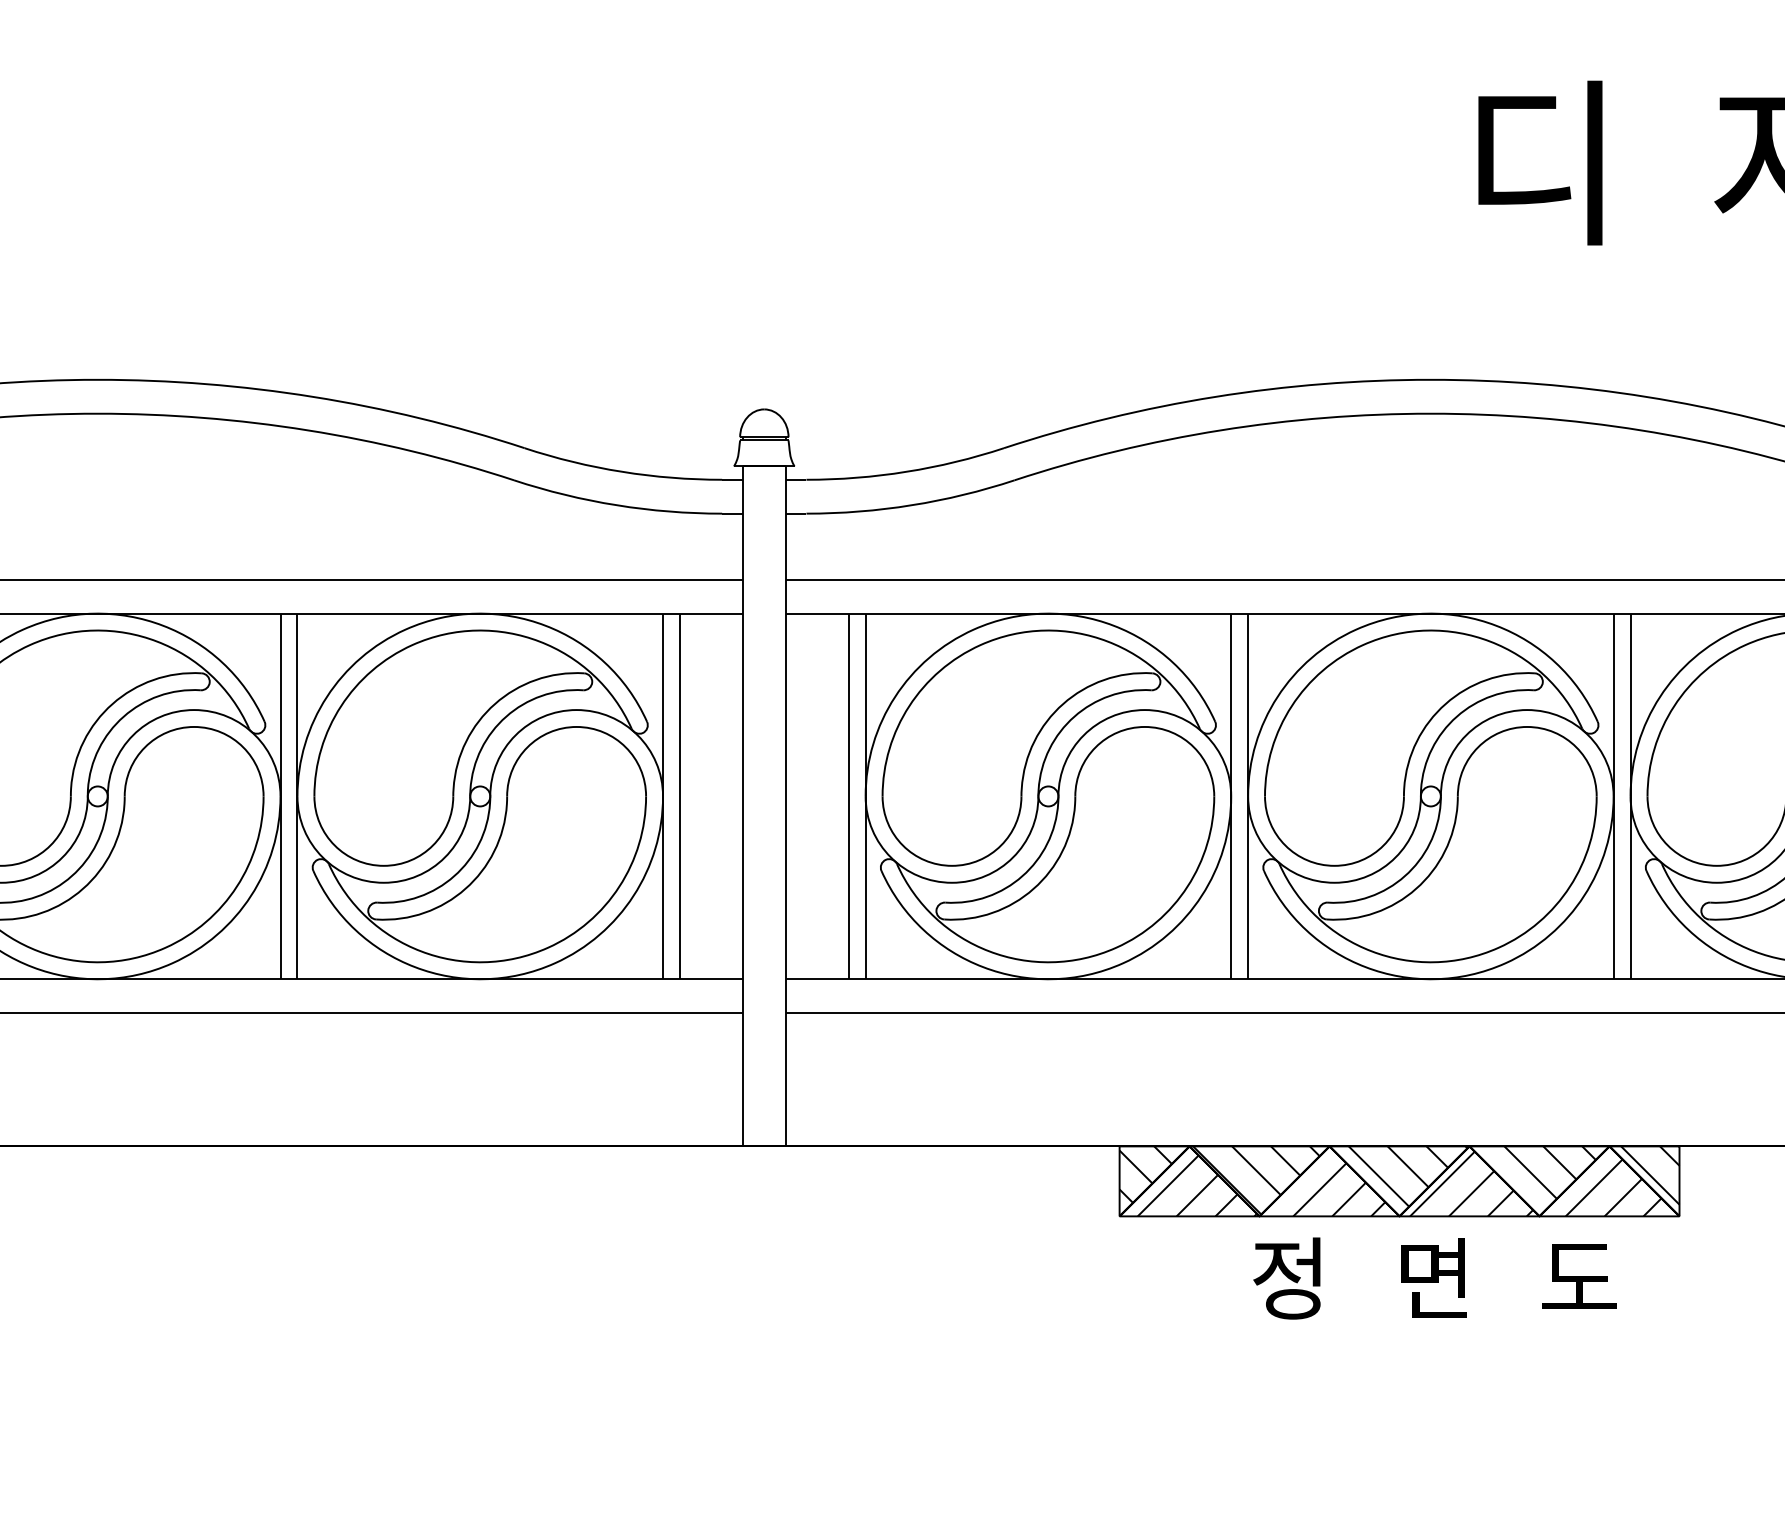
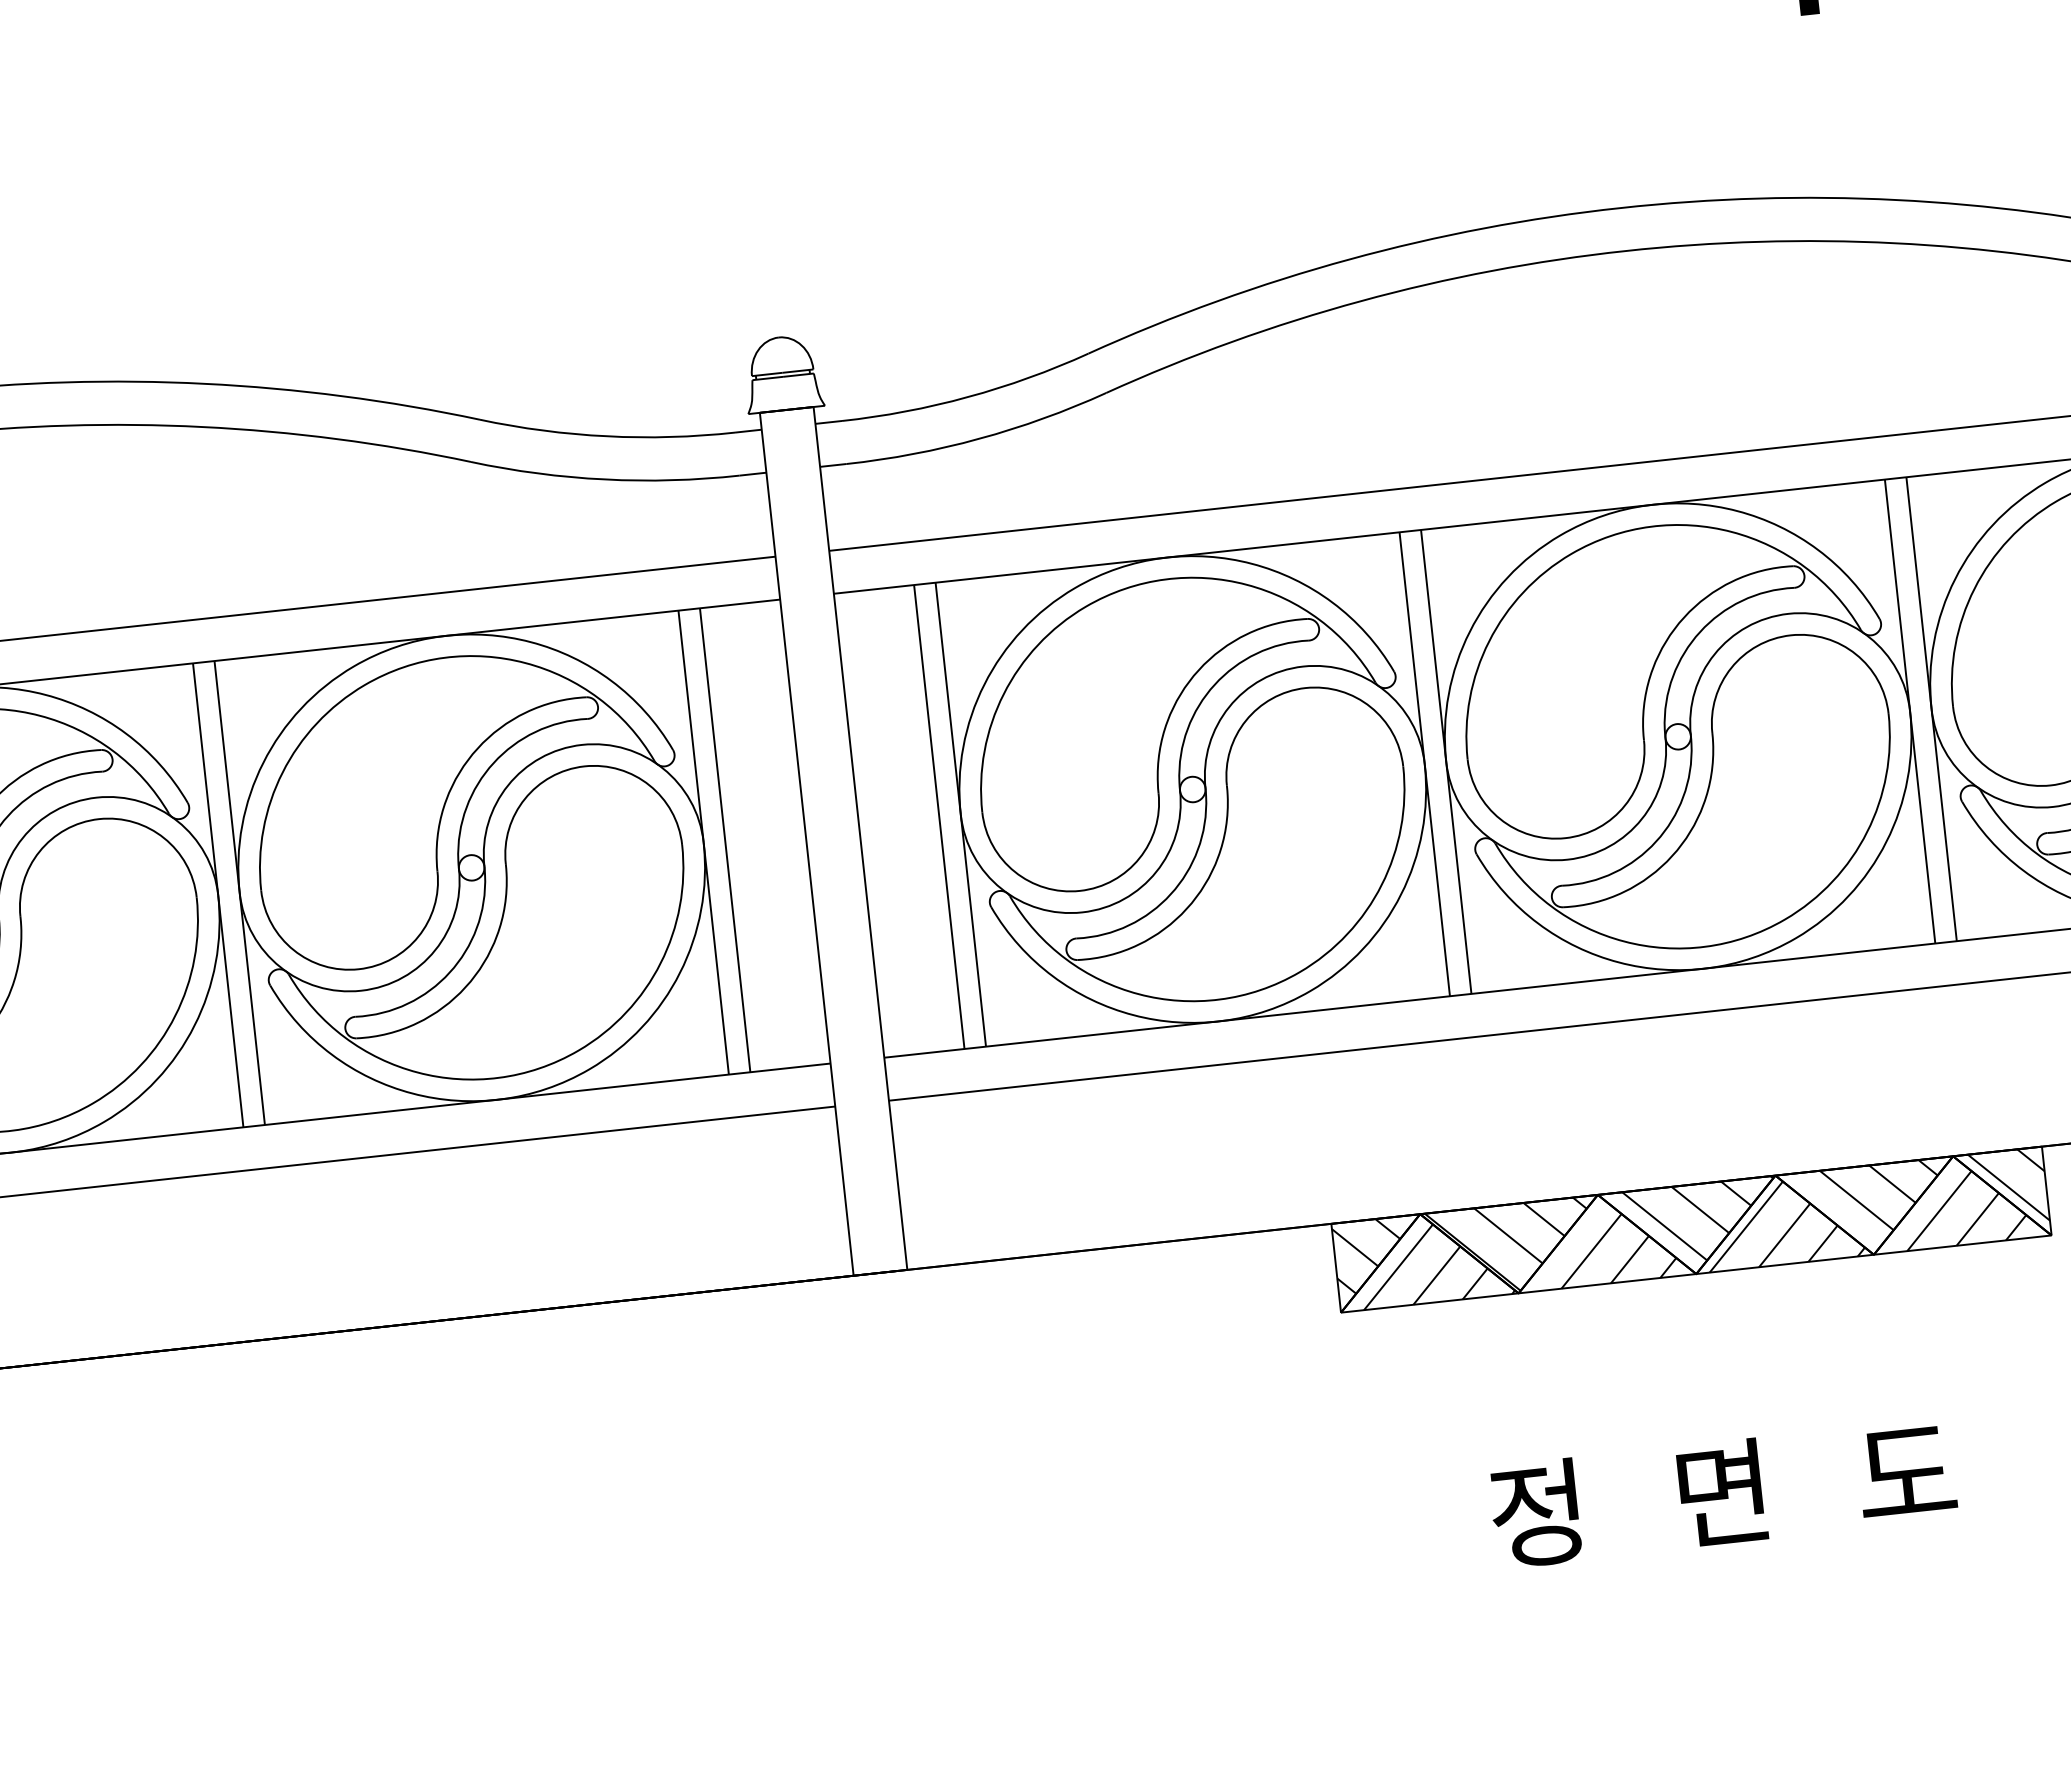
text: (1434, 1278) -> (1722, 1493), moved

